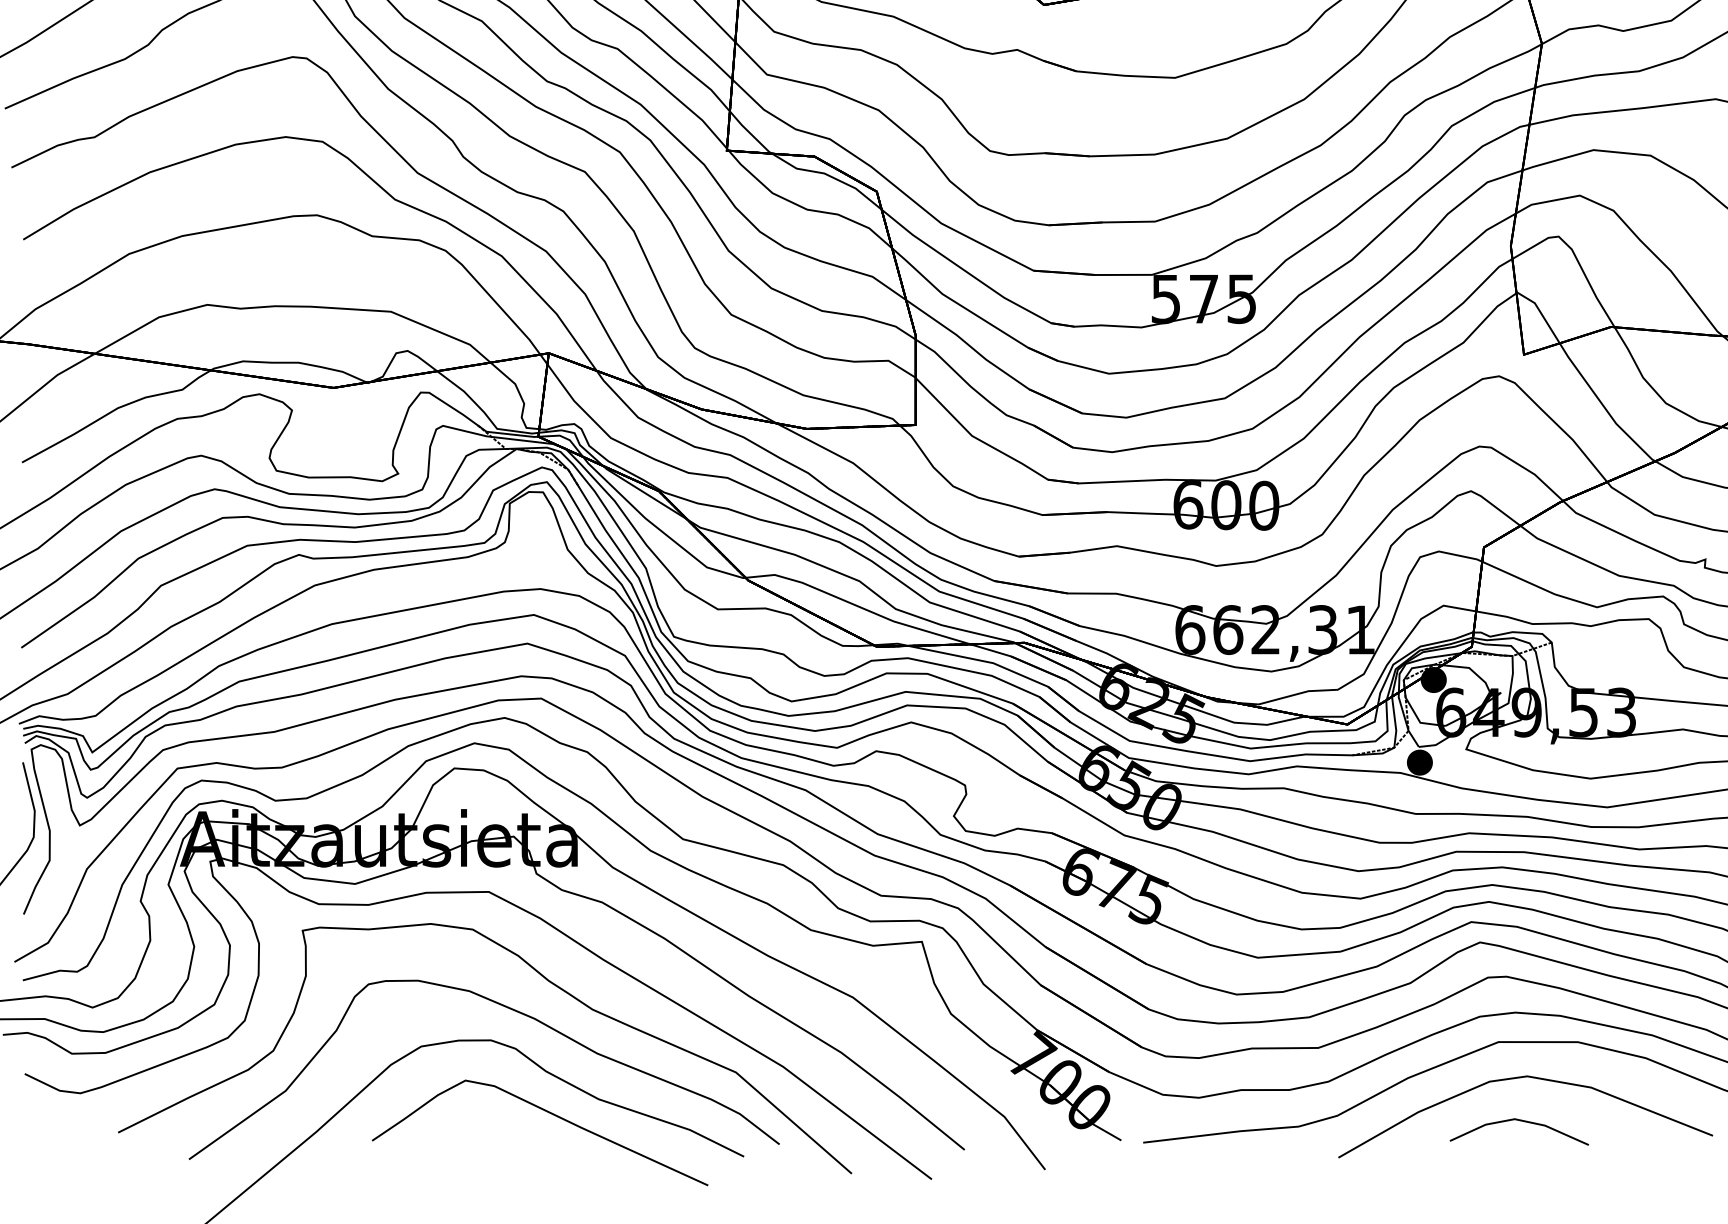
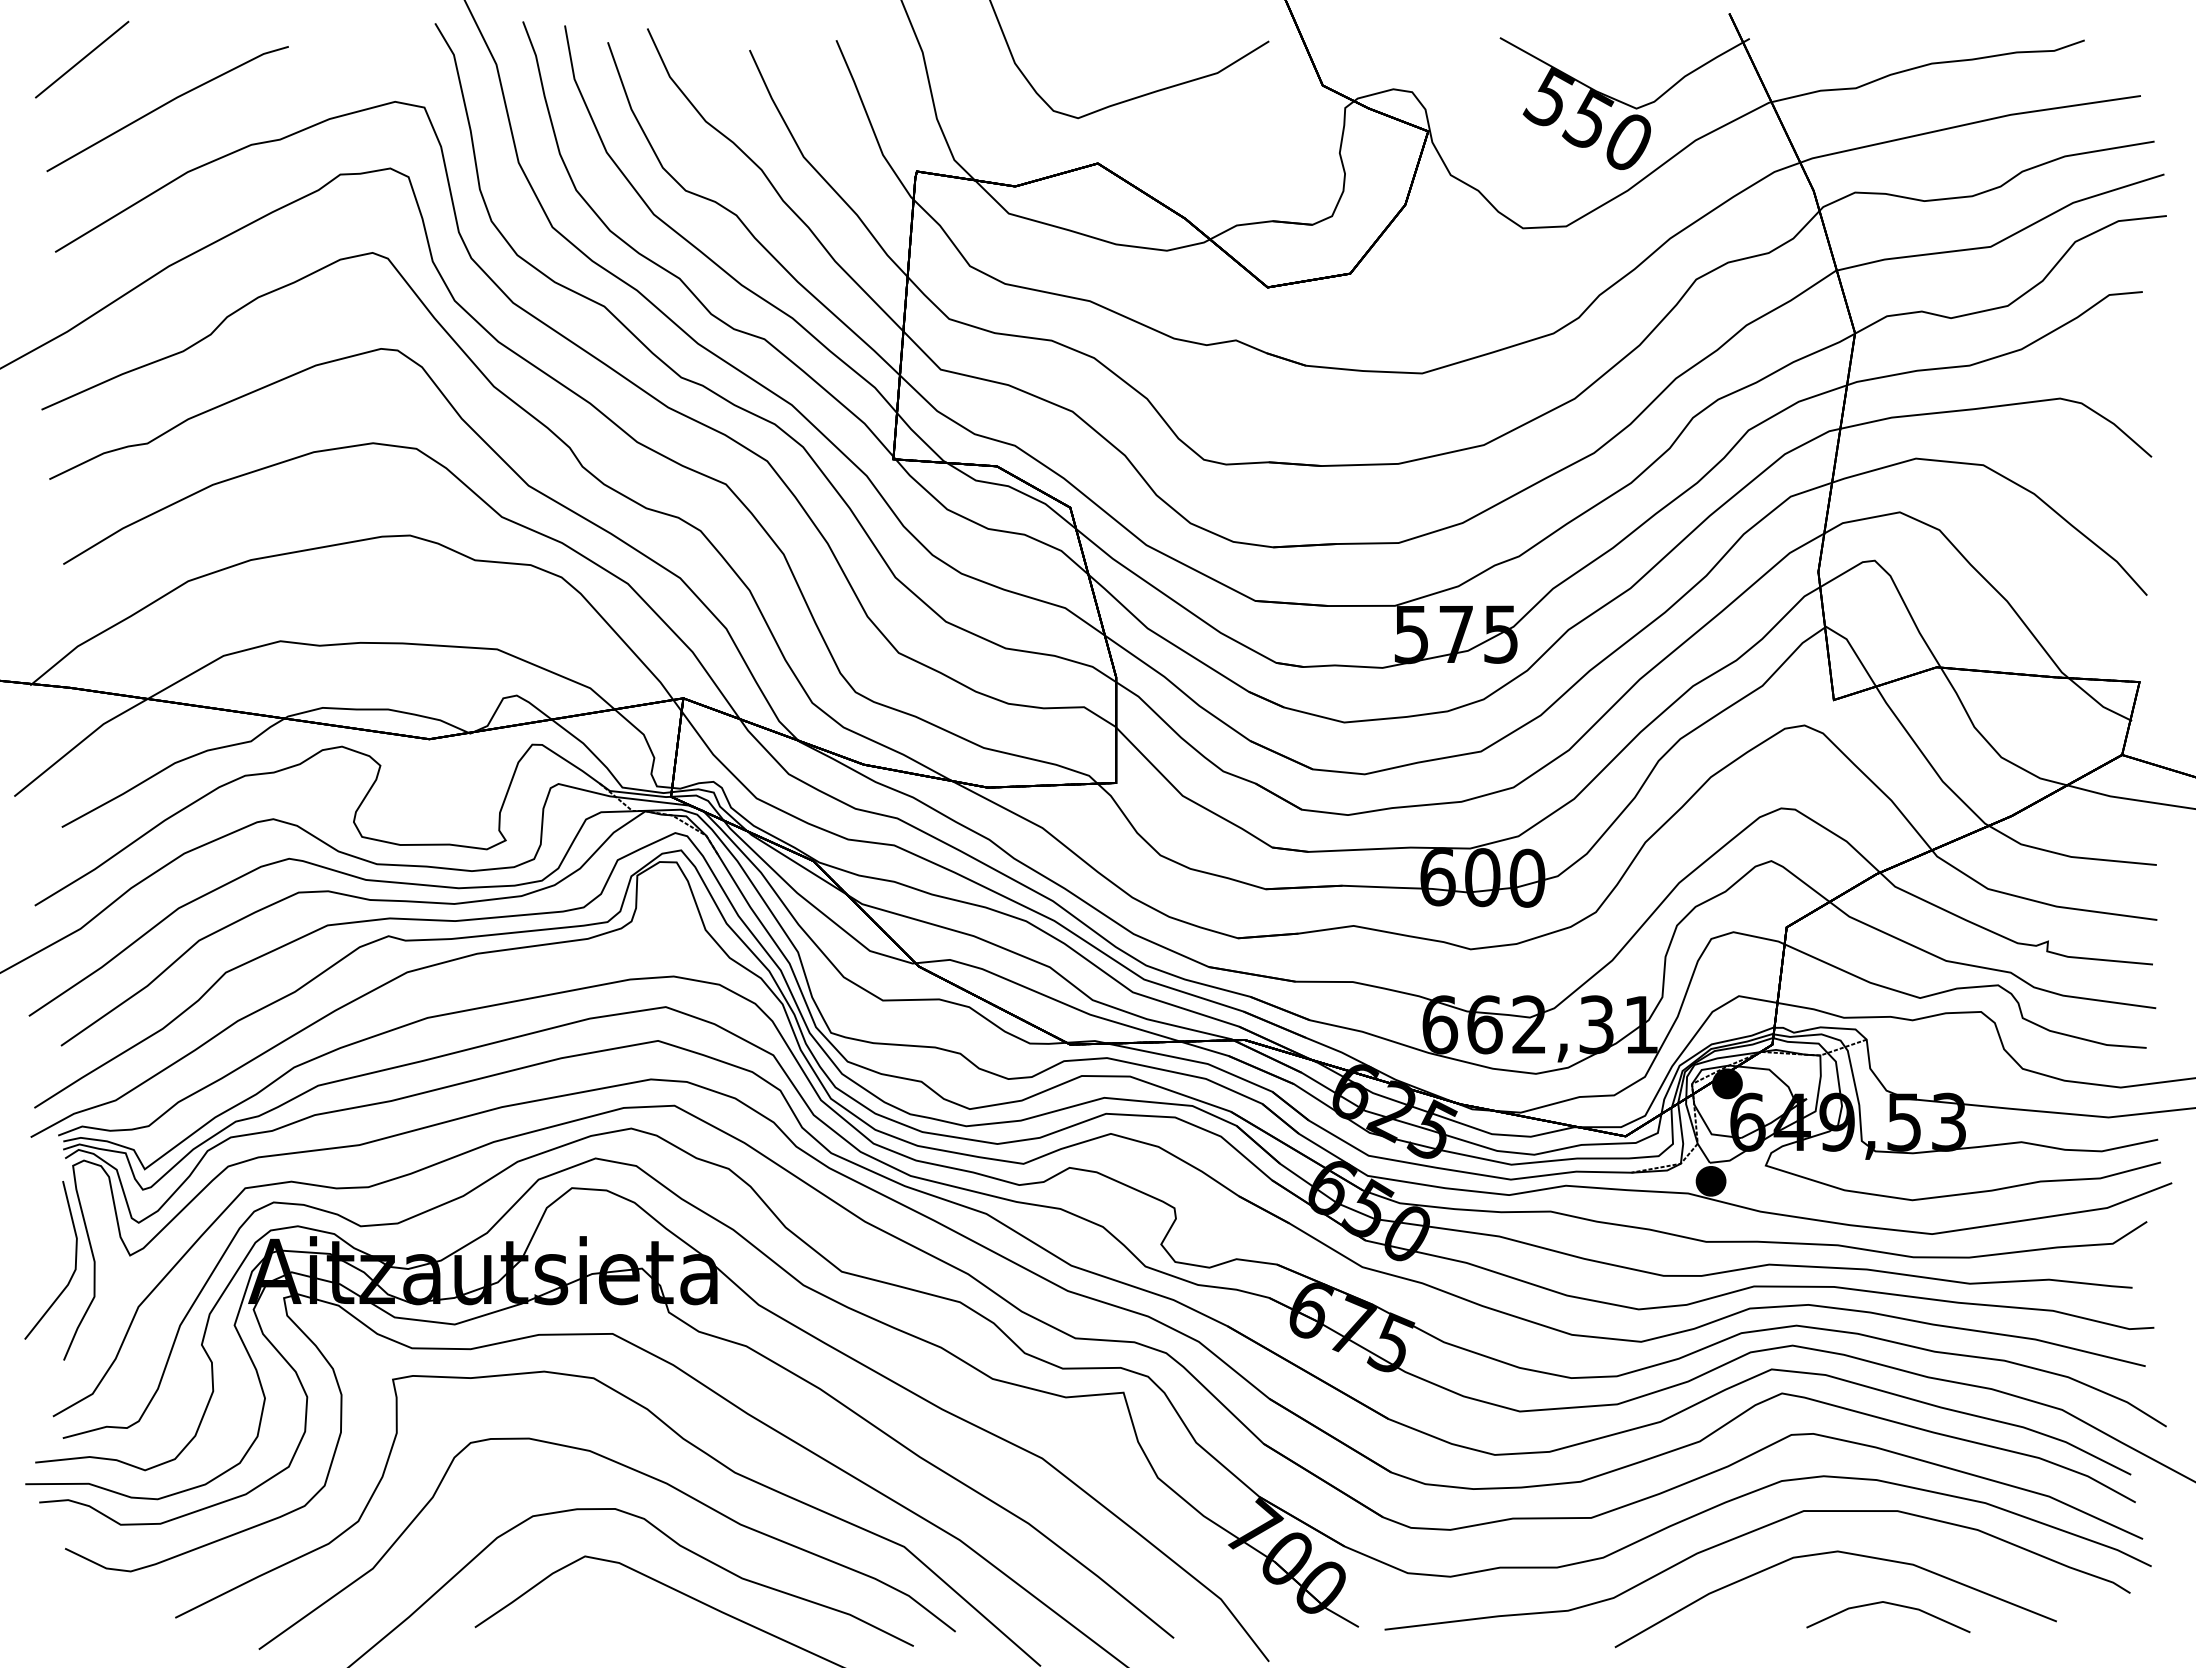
line: (1523, 1122) -> (1893, 1605), moved

